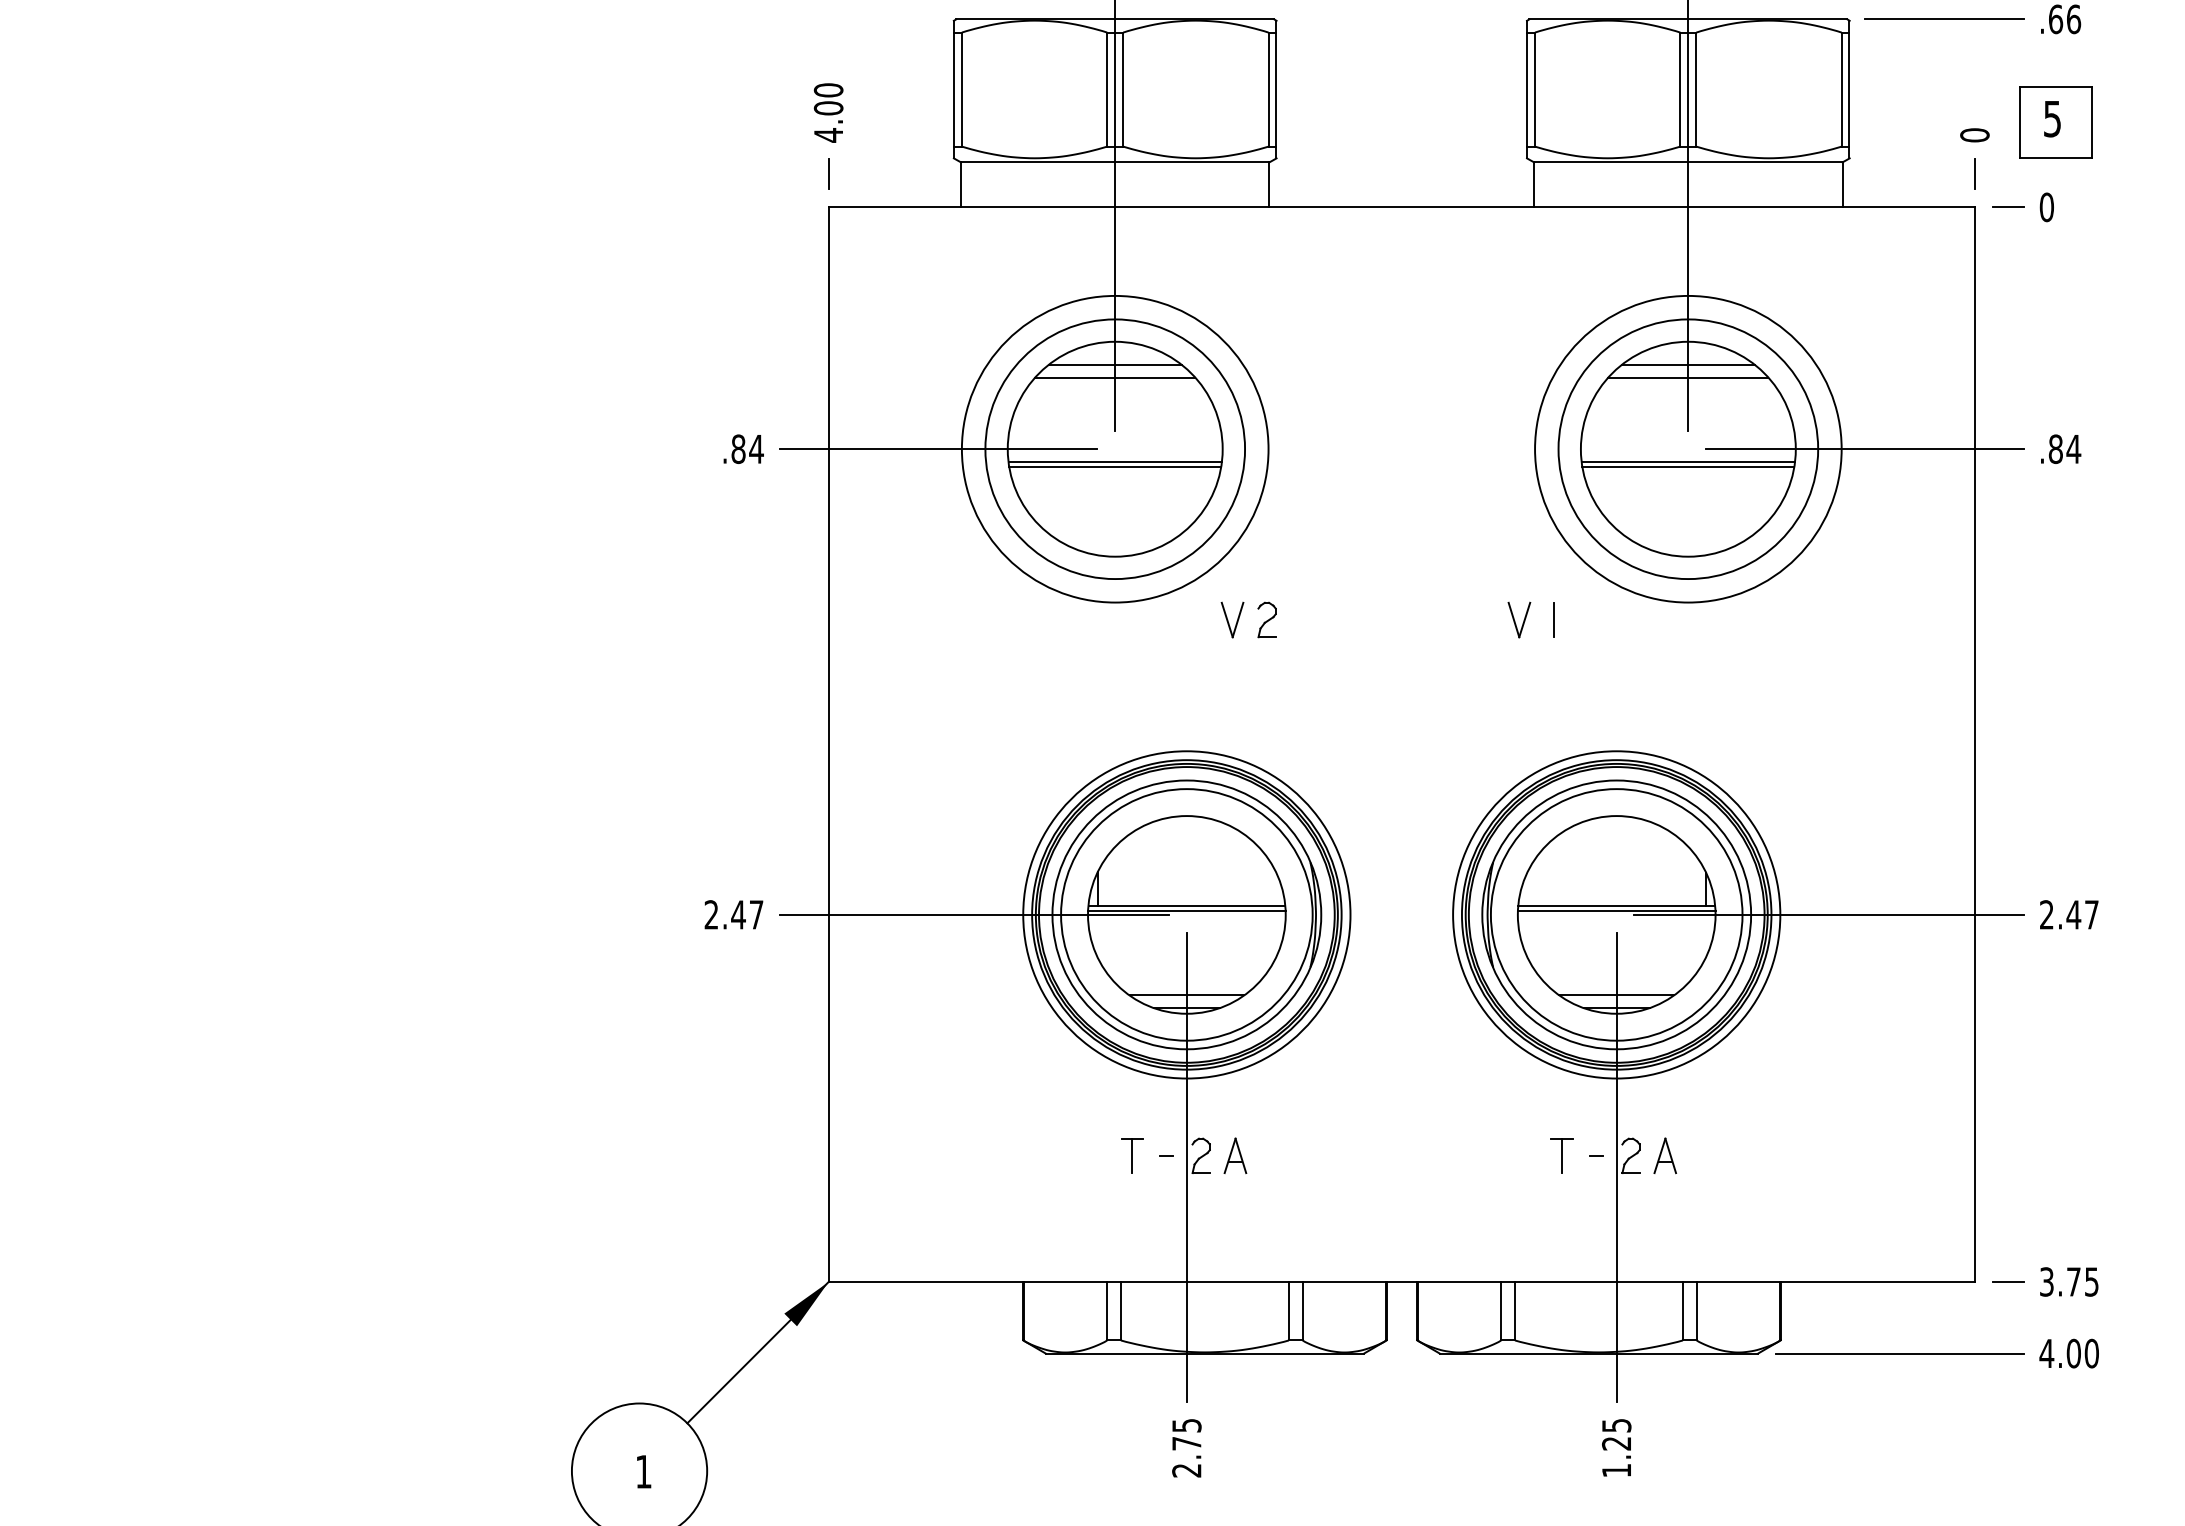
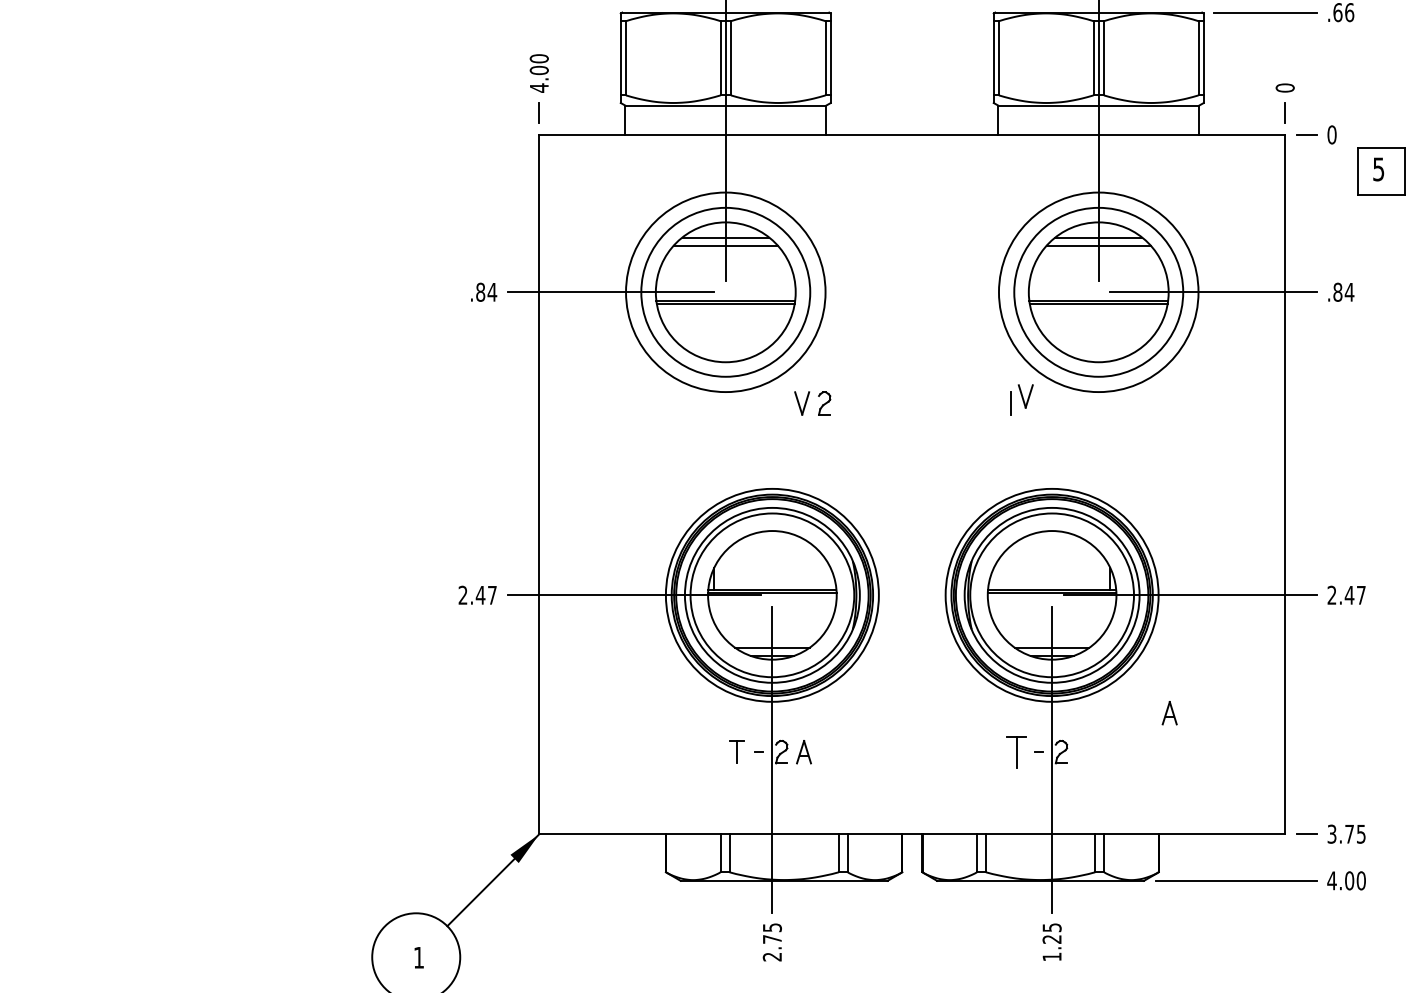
part: (2056, 122) -> (1381, 171), moved
part: (1518, 620) -> (1025, 396), moved
part: (1561, 1154) -> (1016, 751), size x1.4
part: (1664, 1156) -> (1169, 713), moved

